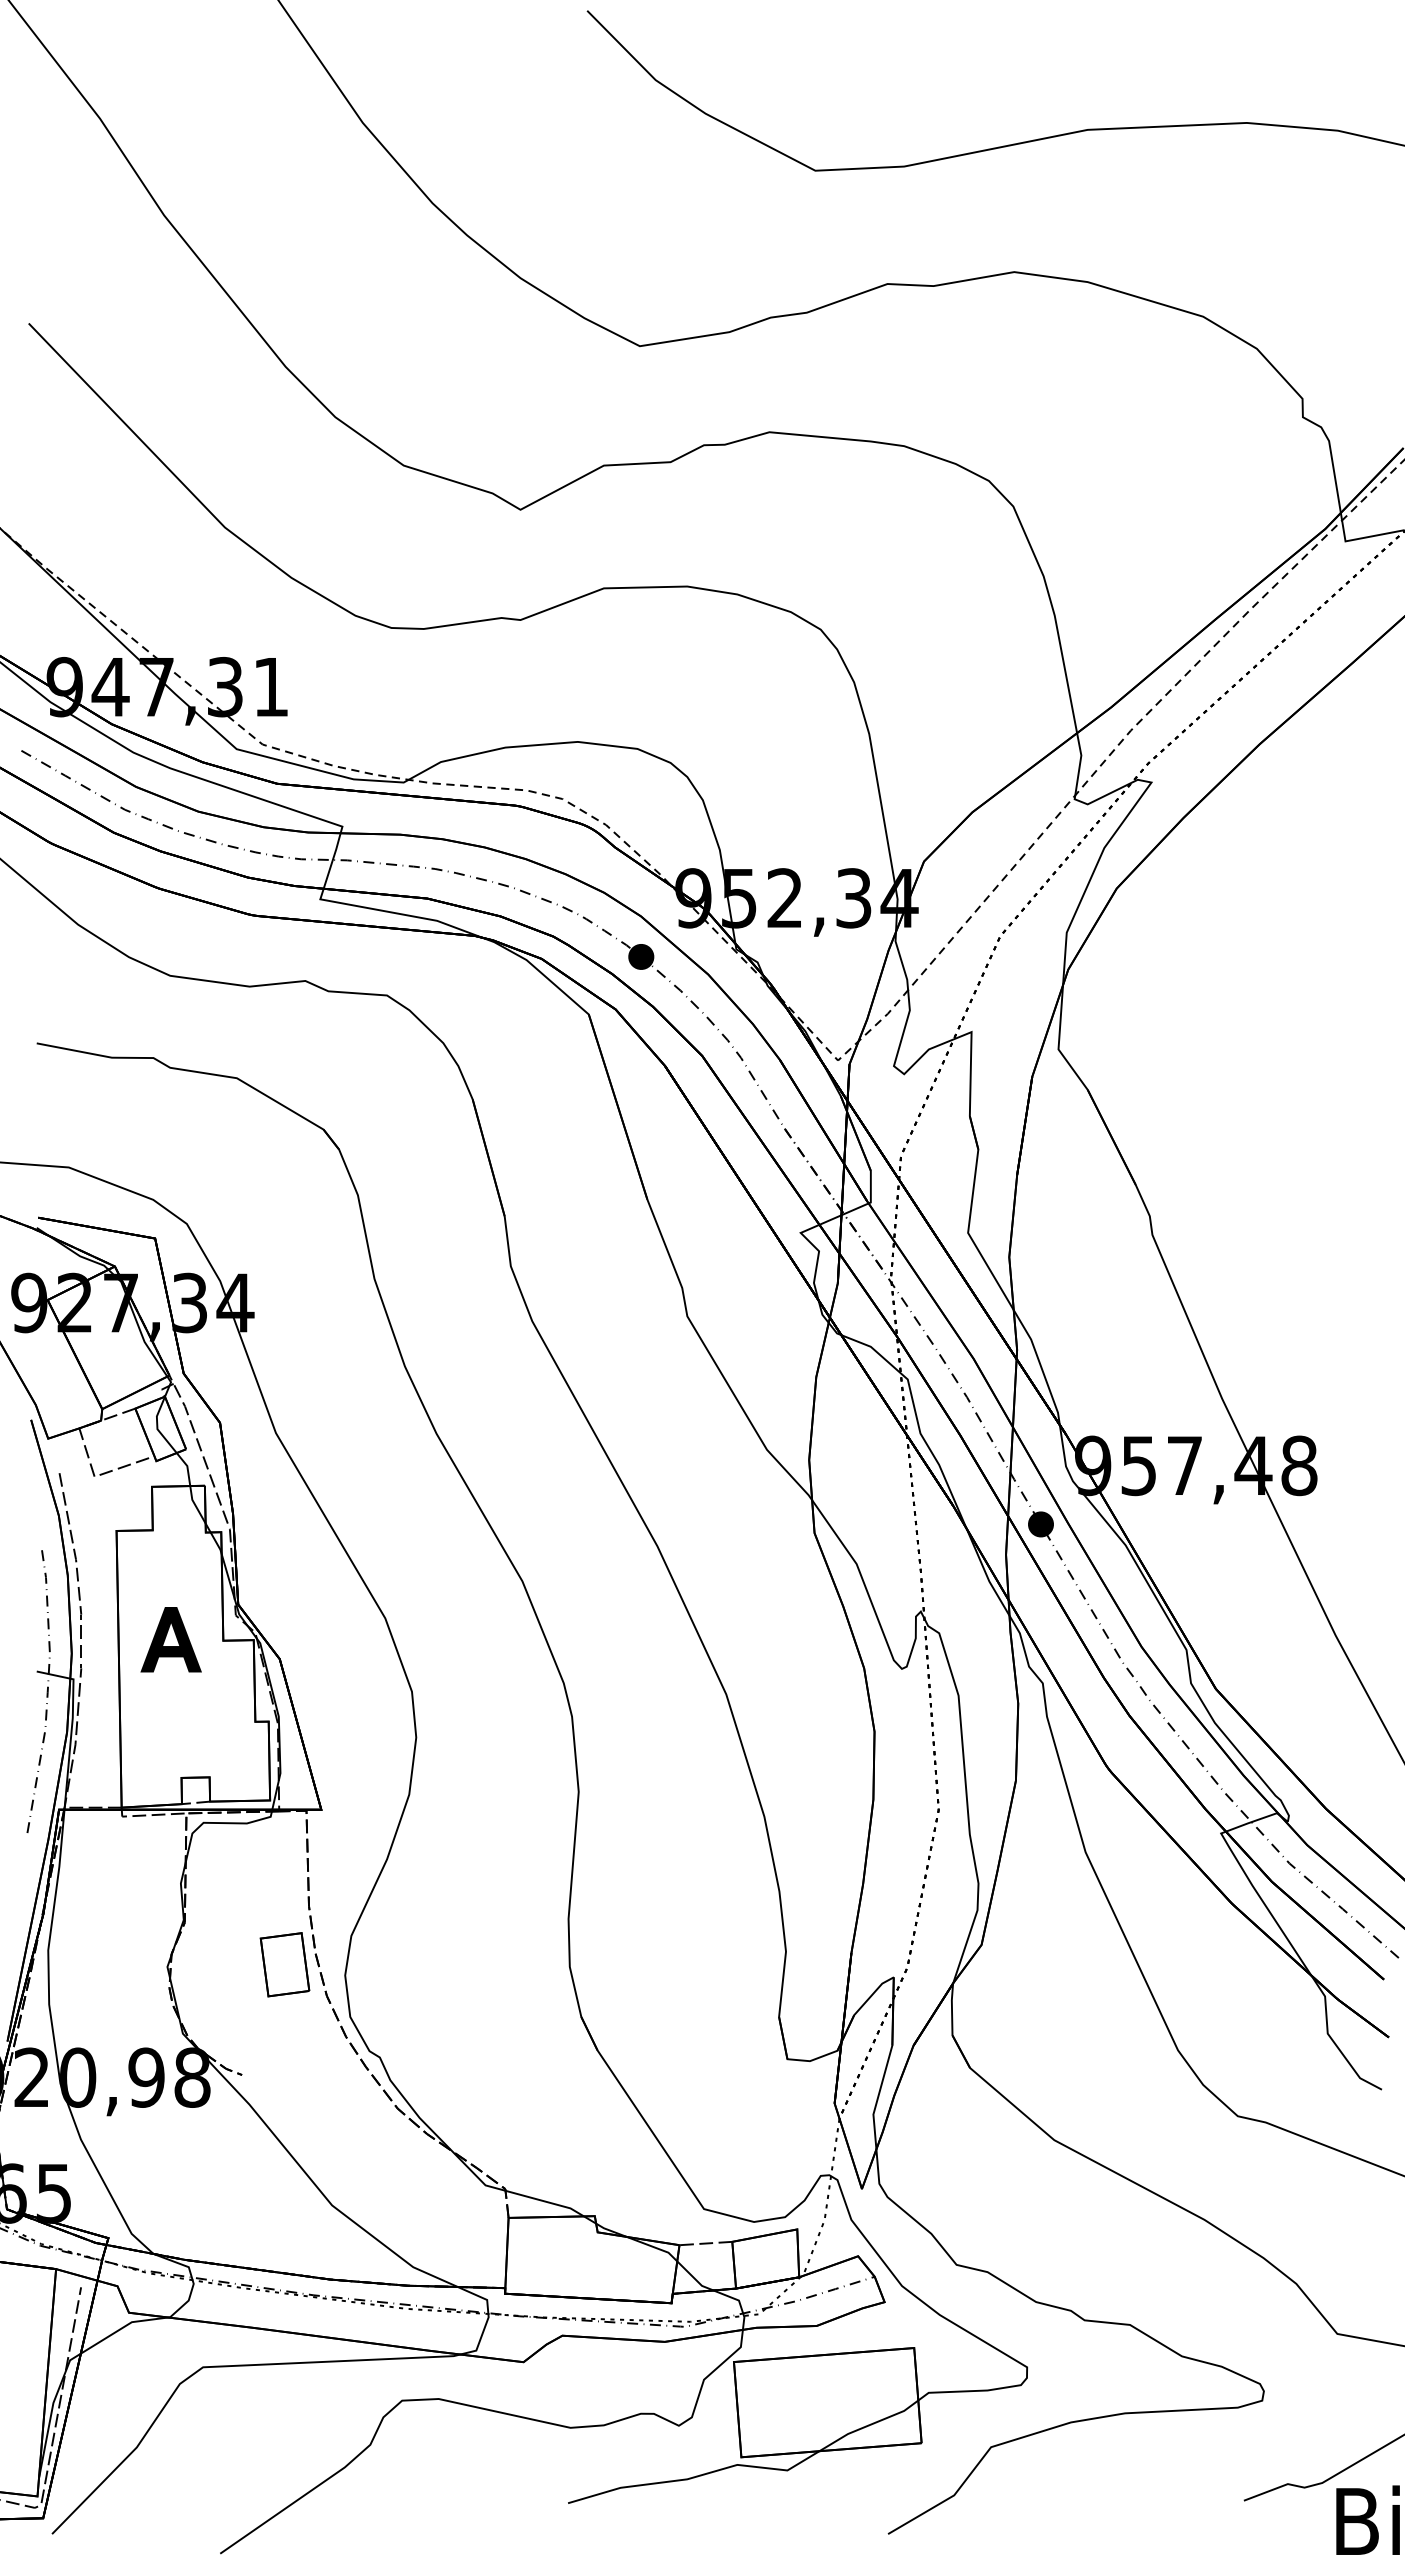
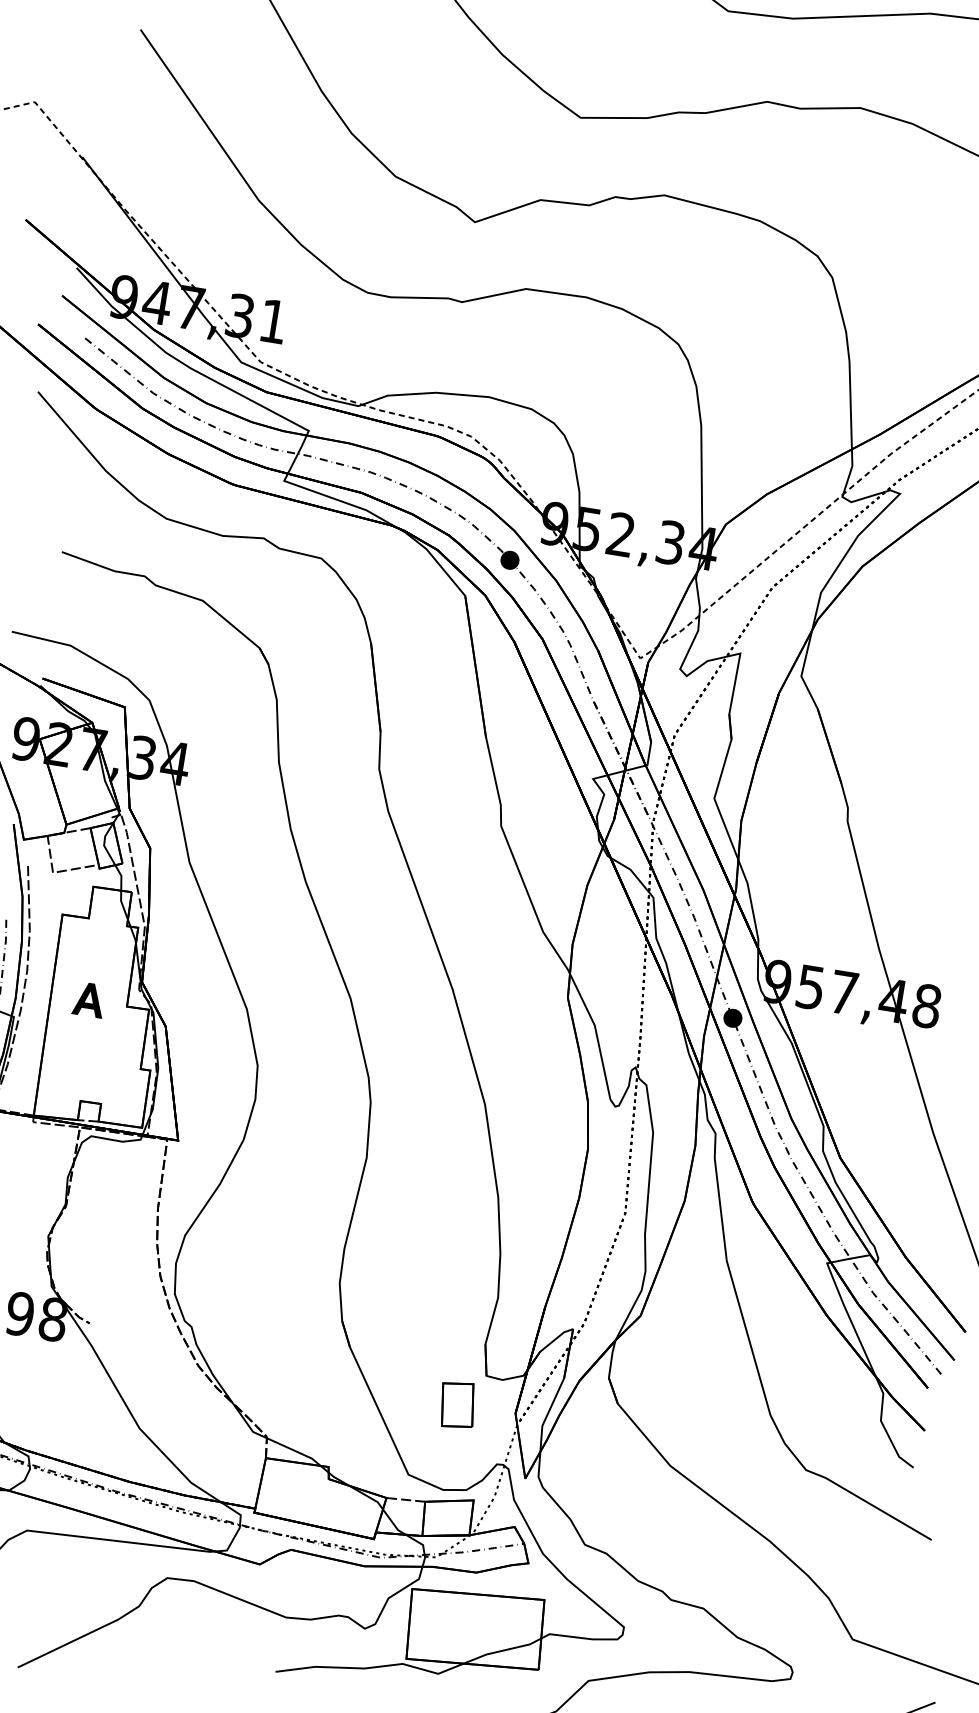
part: (170, 1639) -> (88, 999), size x0.7
part: (284, 1964) -> (457, 1404), moved

